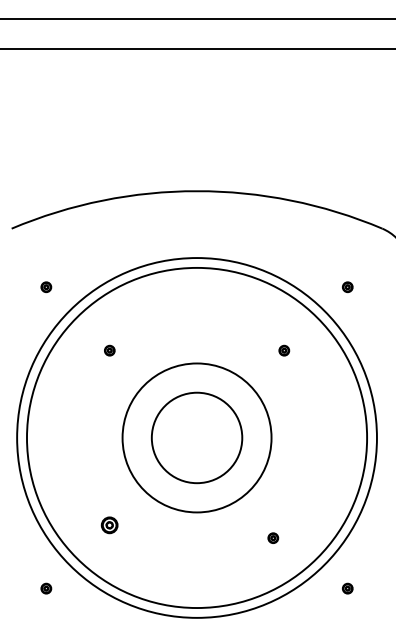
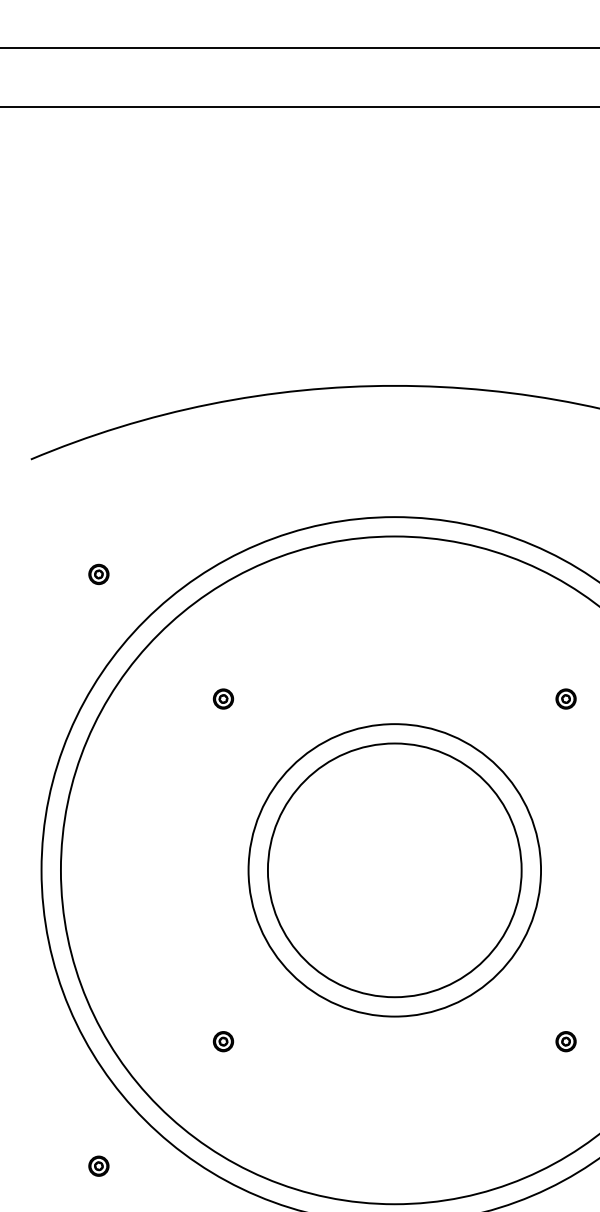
circle: (196, 437) -> (393, 869), size x1.43
part: (109, 524) -> (222, 1040), size x0.62
part: (273, 537) -> (566, 1040), moved

